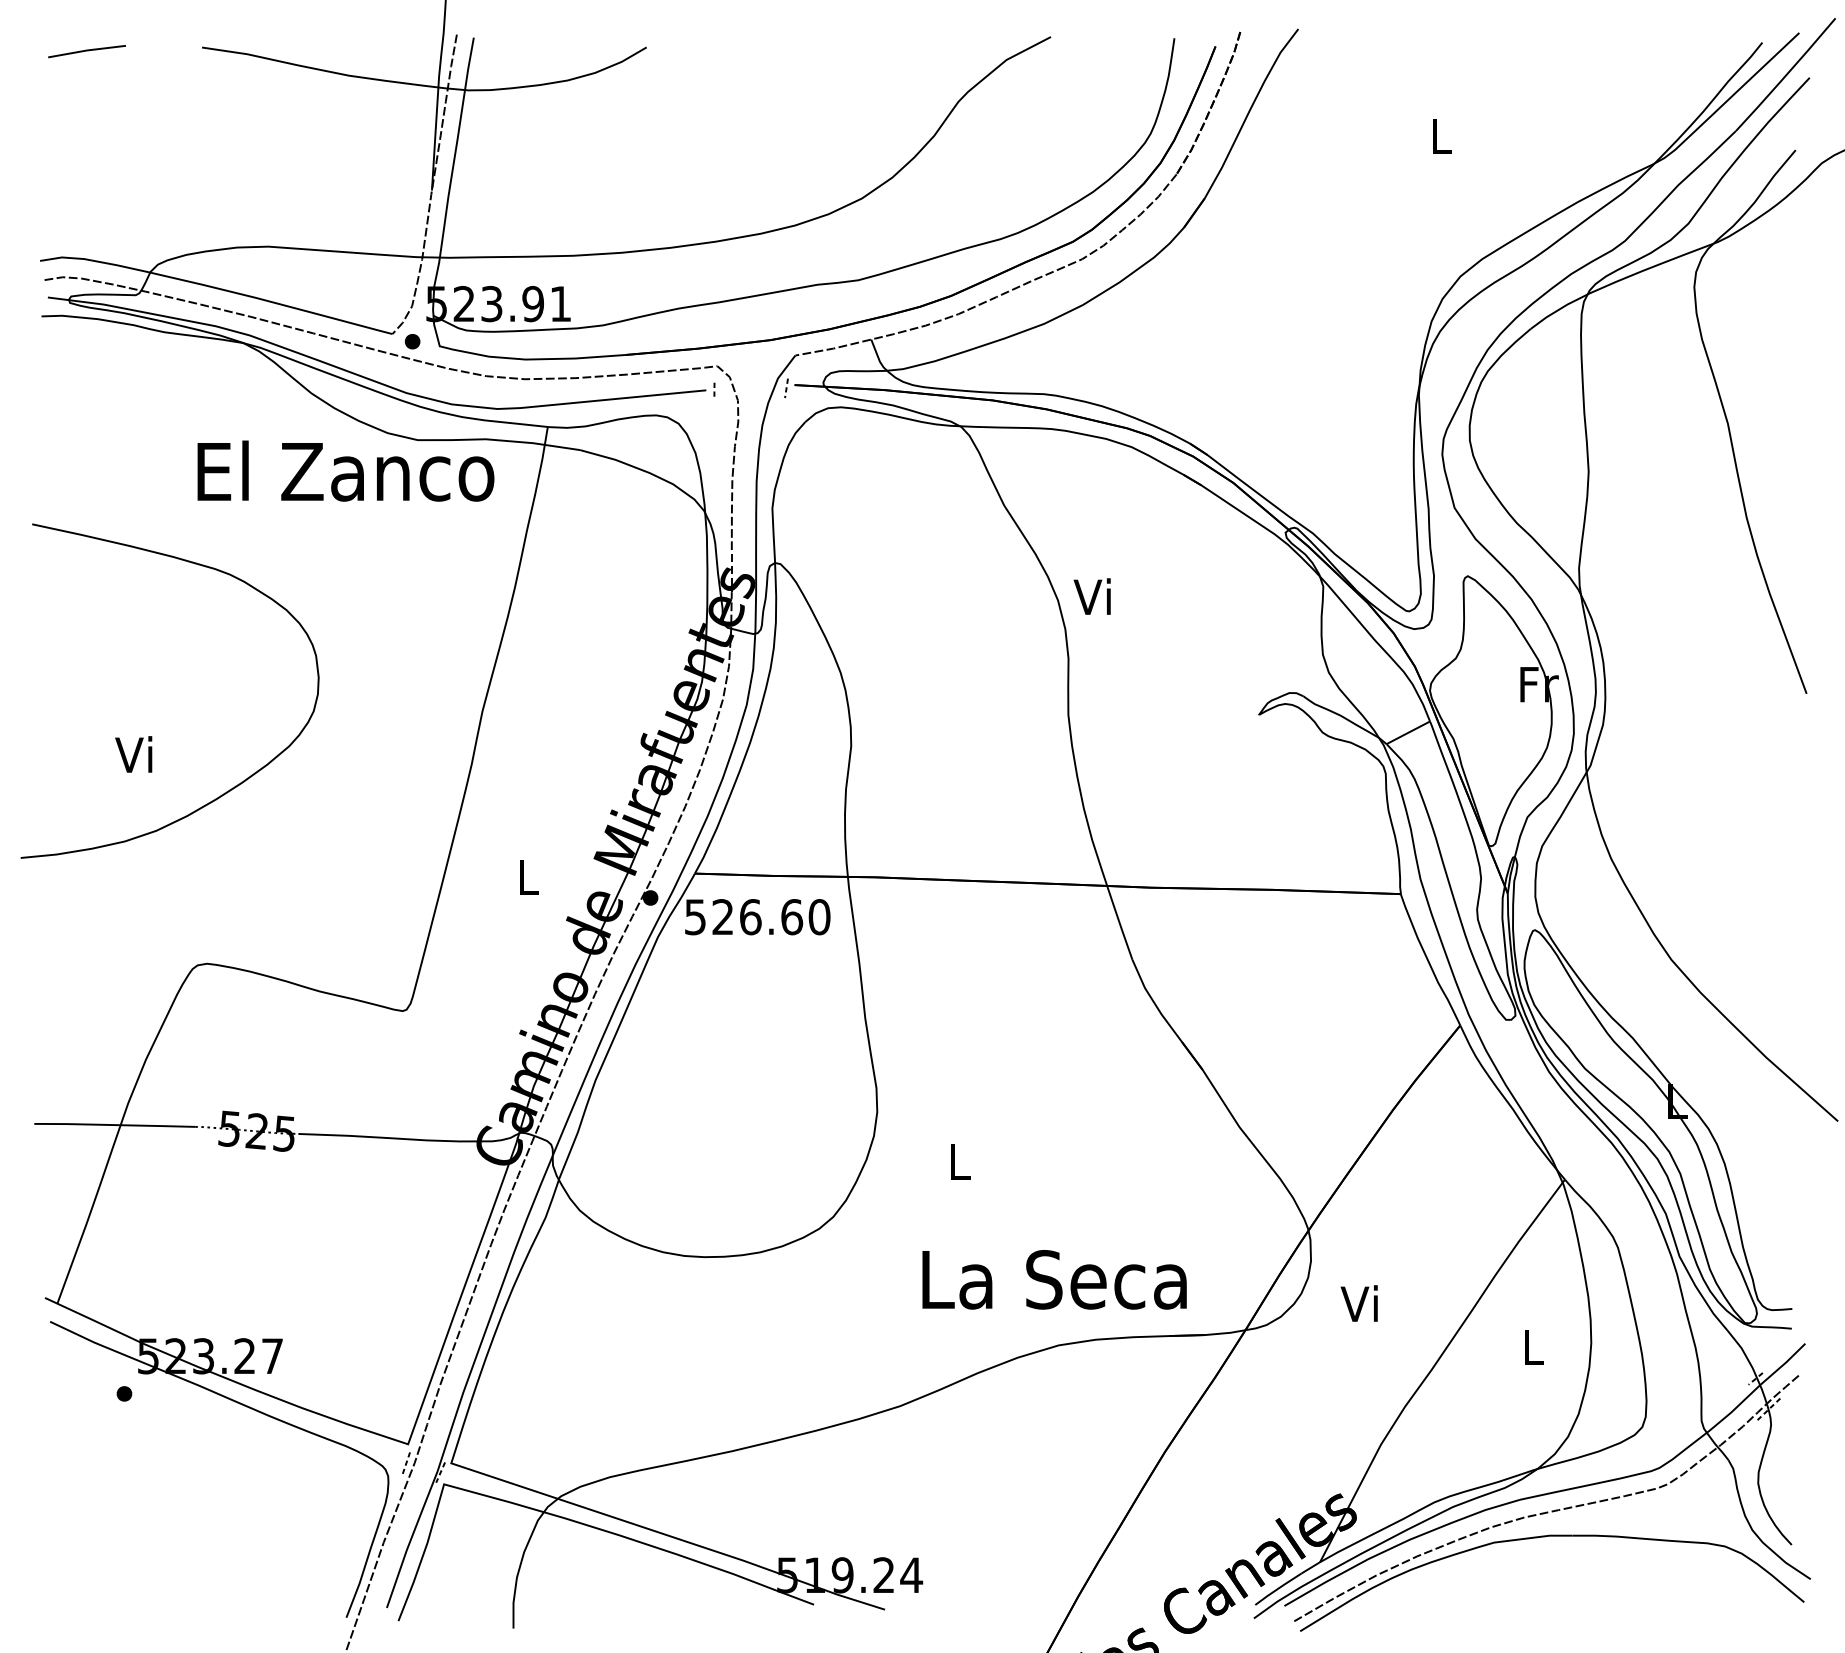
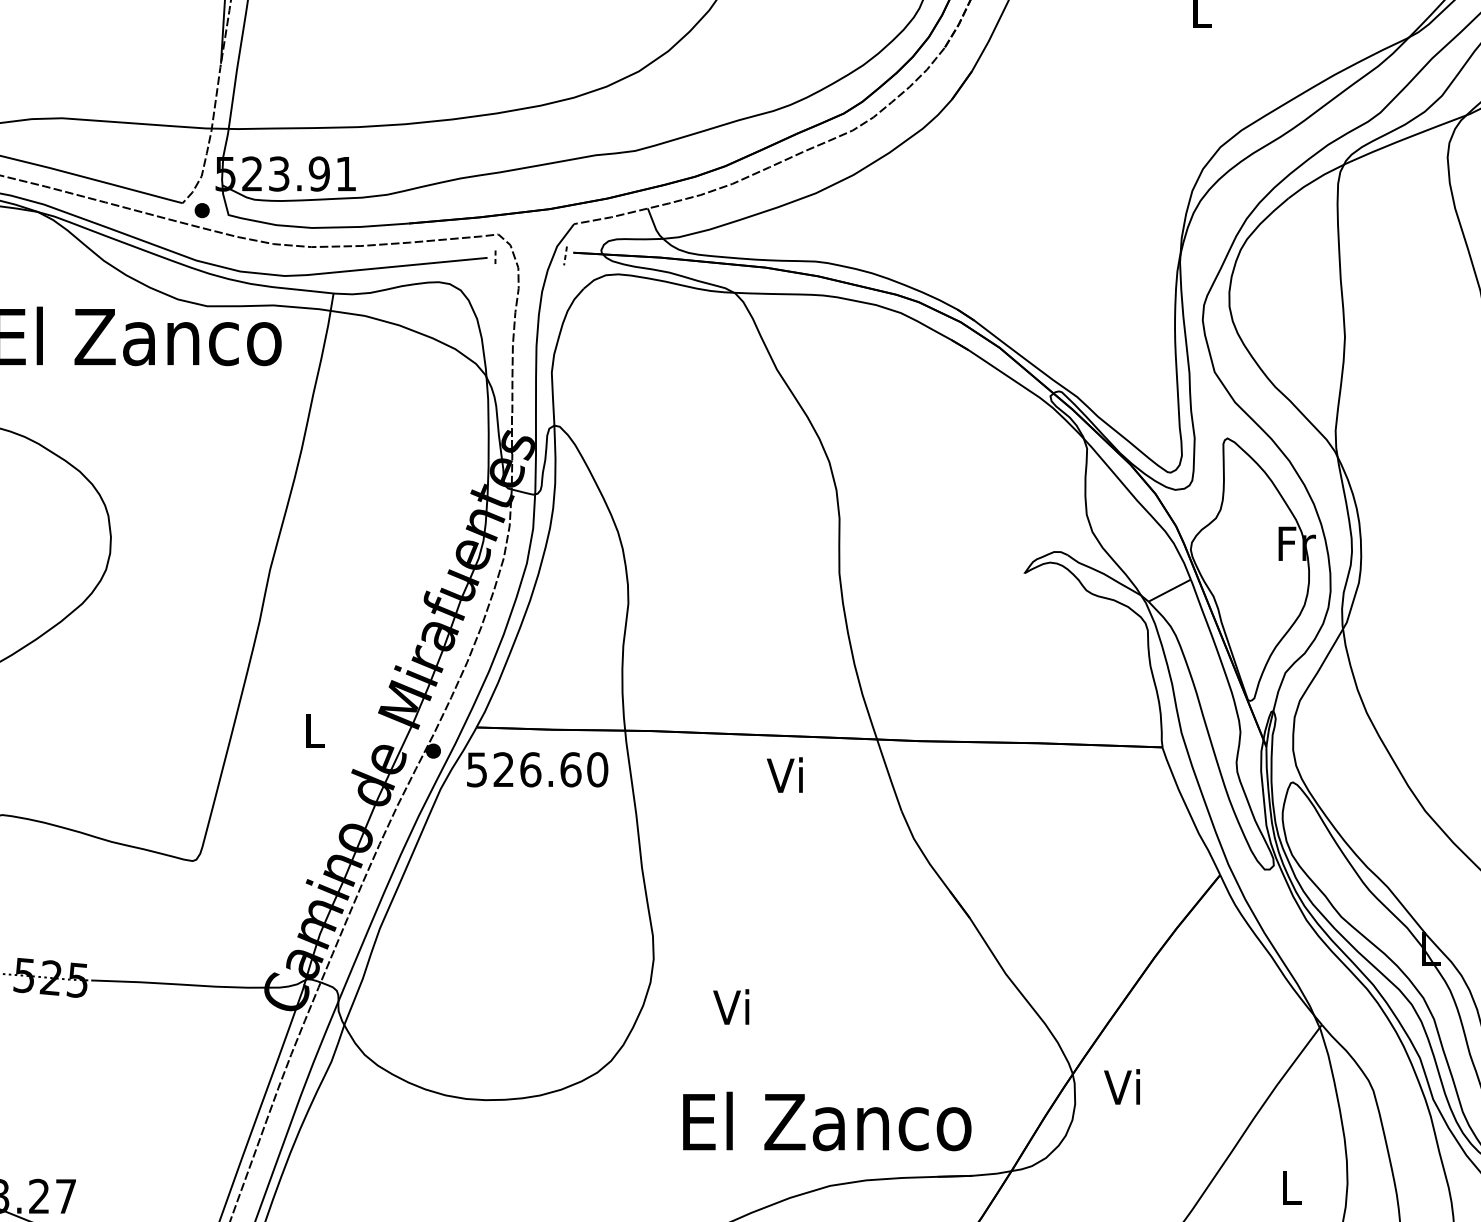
text: (1091, 596) -> (784, 774), moved
text: (956, 1161) -> (730, 1007), L -> Vi
text: (1055, 1278) -> (826, 1120), La Seca -> El Zanco
text: (1358, 1303) -> (1121, 1086), moved

